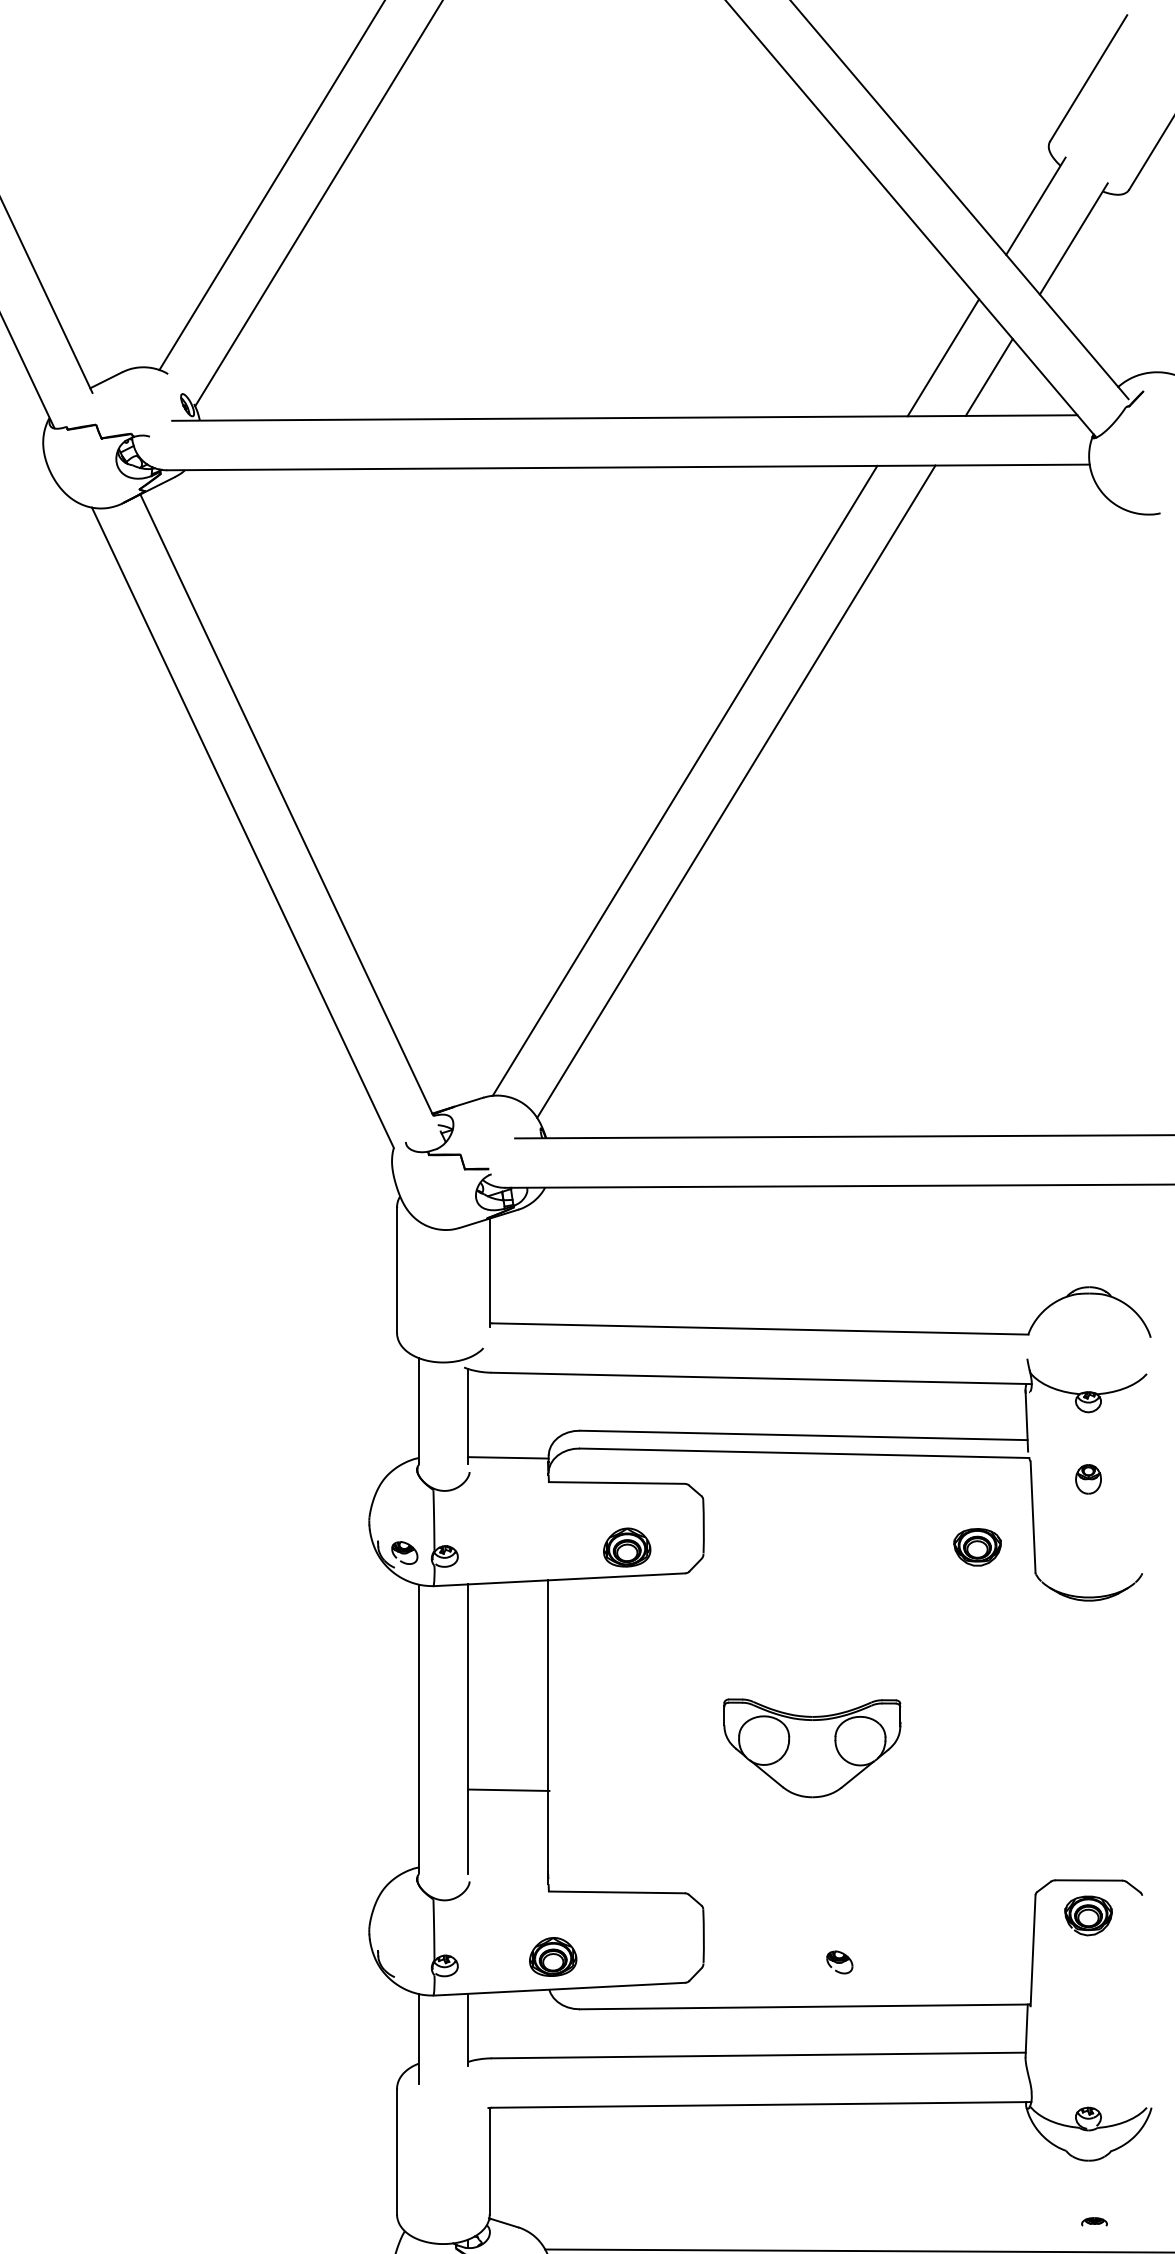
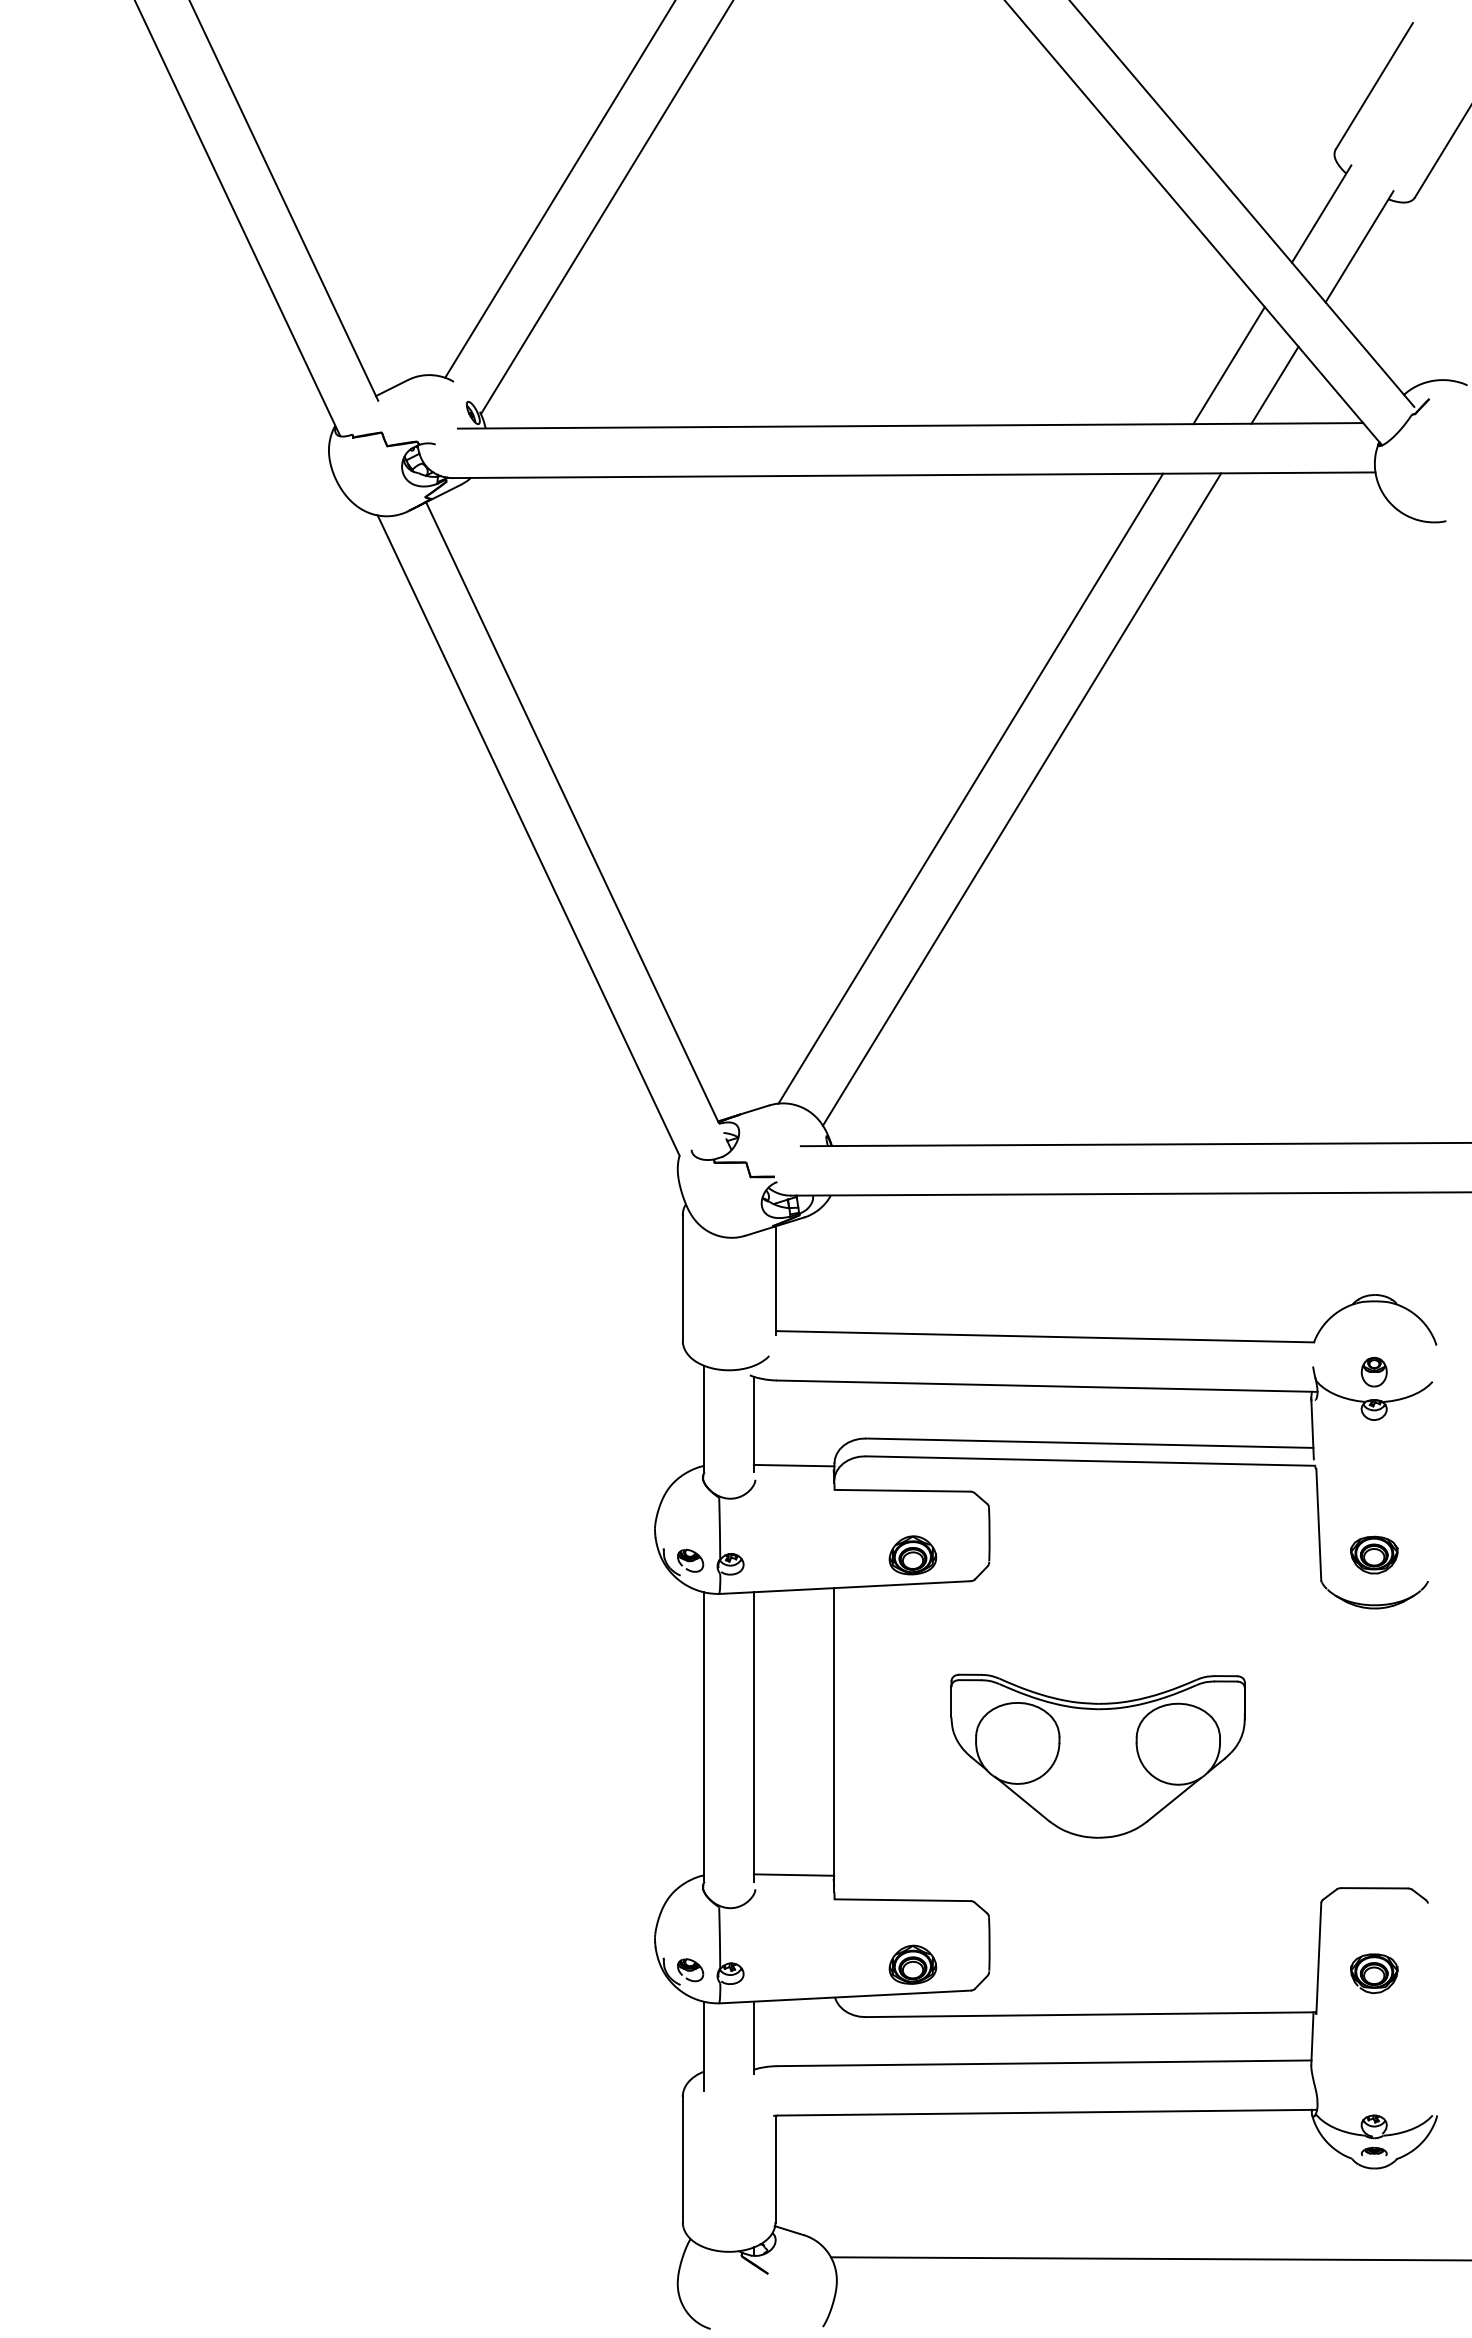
part: (1087, 1478) -> (1373, 1371), moved
part: (977, 1546) -> (1374, 1554), moved
part: (811, 1747) -> (1097, 1755), size x1.67
line: (508, 1789) -> (793, 1874), moved
part: (1088, 1915) -> (1374, 1973), moved
part: (552, 1956) -> (912, 1964), moved
part: (839, 1962) -> (690, 1970), moved
part: (1093, 2221) -> (1373, 2151), moved

